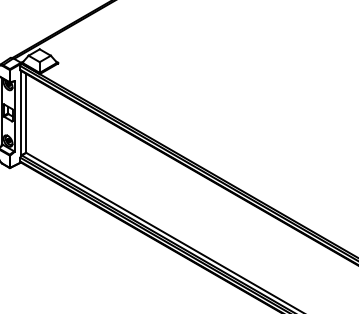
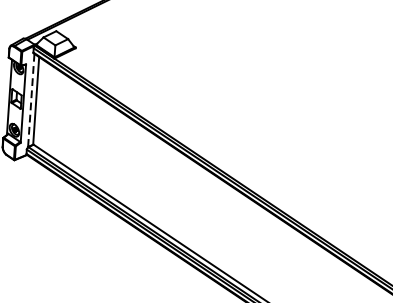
line: (21, 113) -> (31, 100), solid -> dashed

